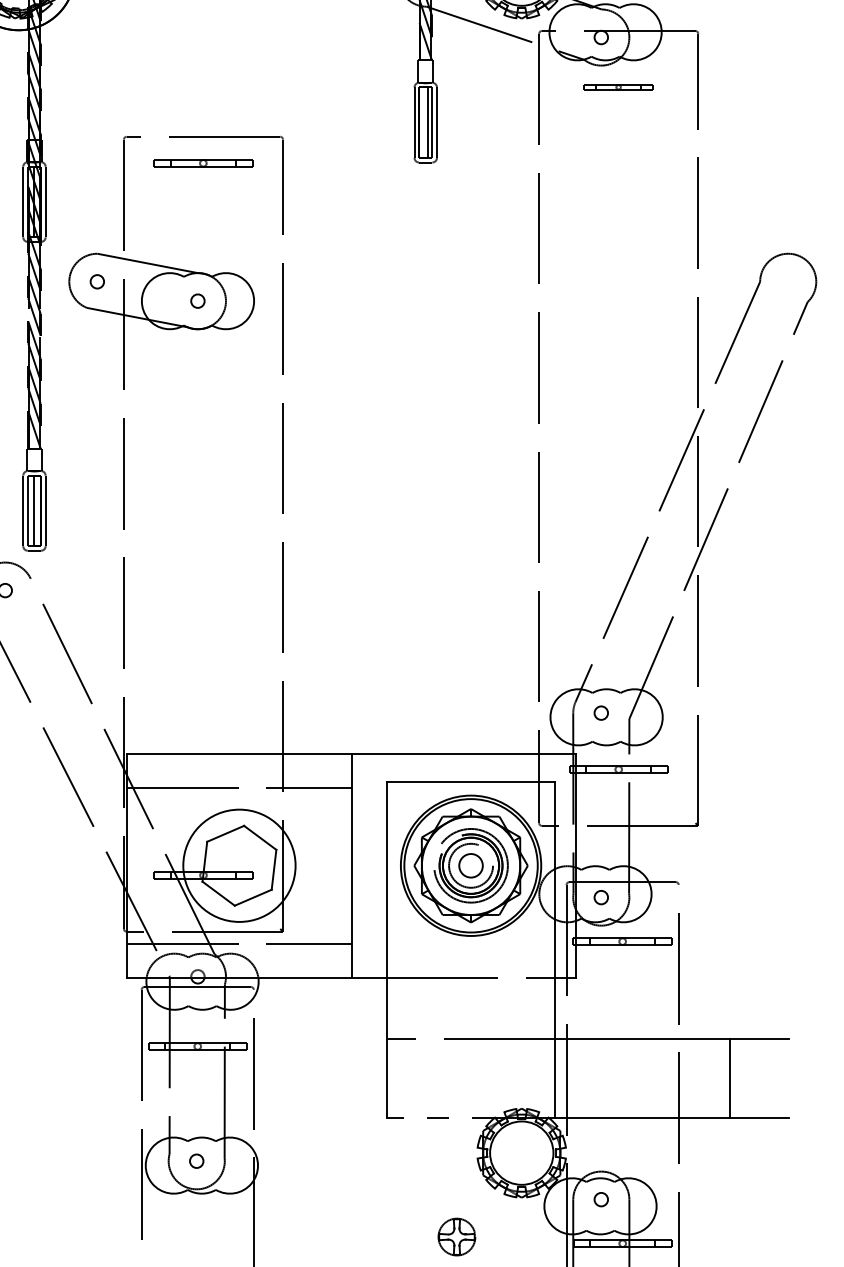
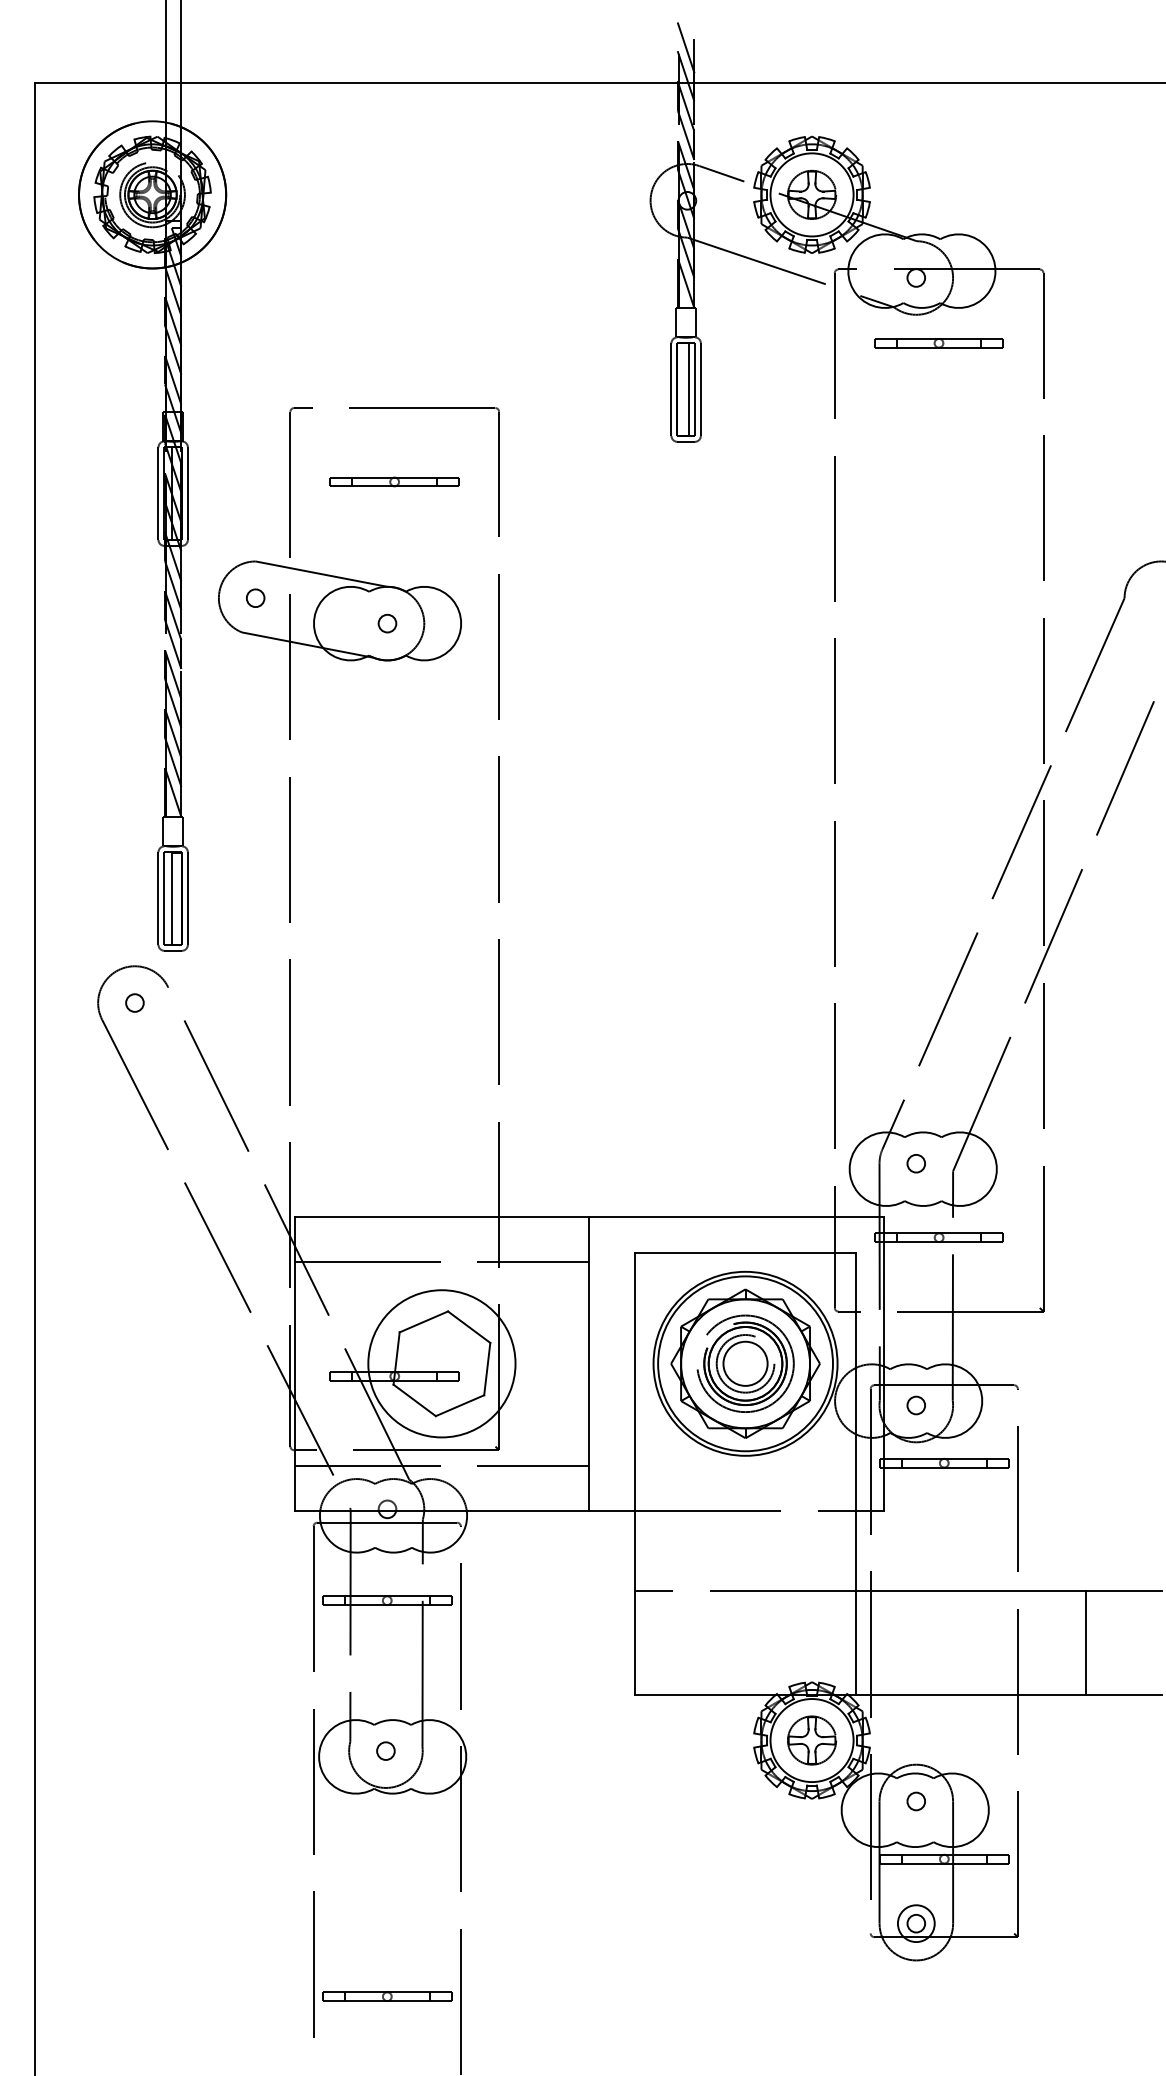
part: (618, 87) -> (938, 343), size x1.43
part: (203, 163) -> (394, 481), moved
circle: (471, 865) -> (745, 1363), size x1.43
line: (439, 1118) -> (704, 1695), dashed -> solid
part: (457, 1237) -> (812, 1740), moved

